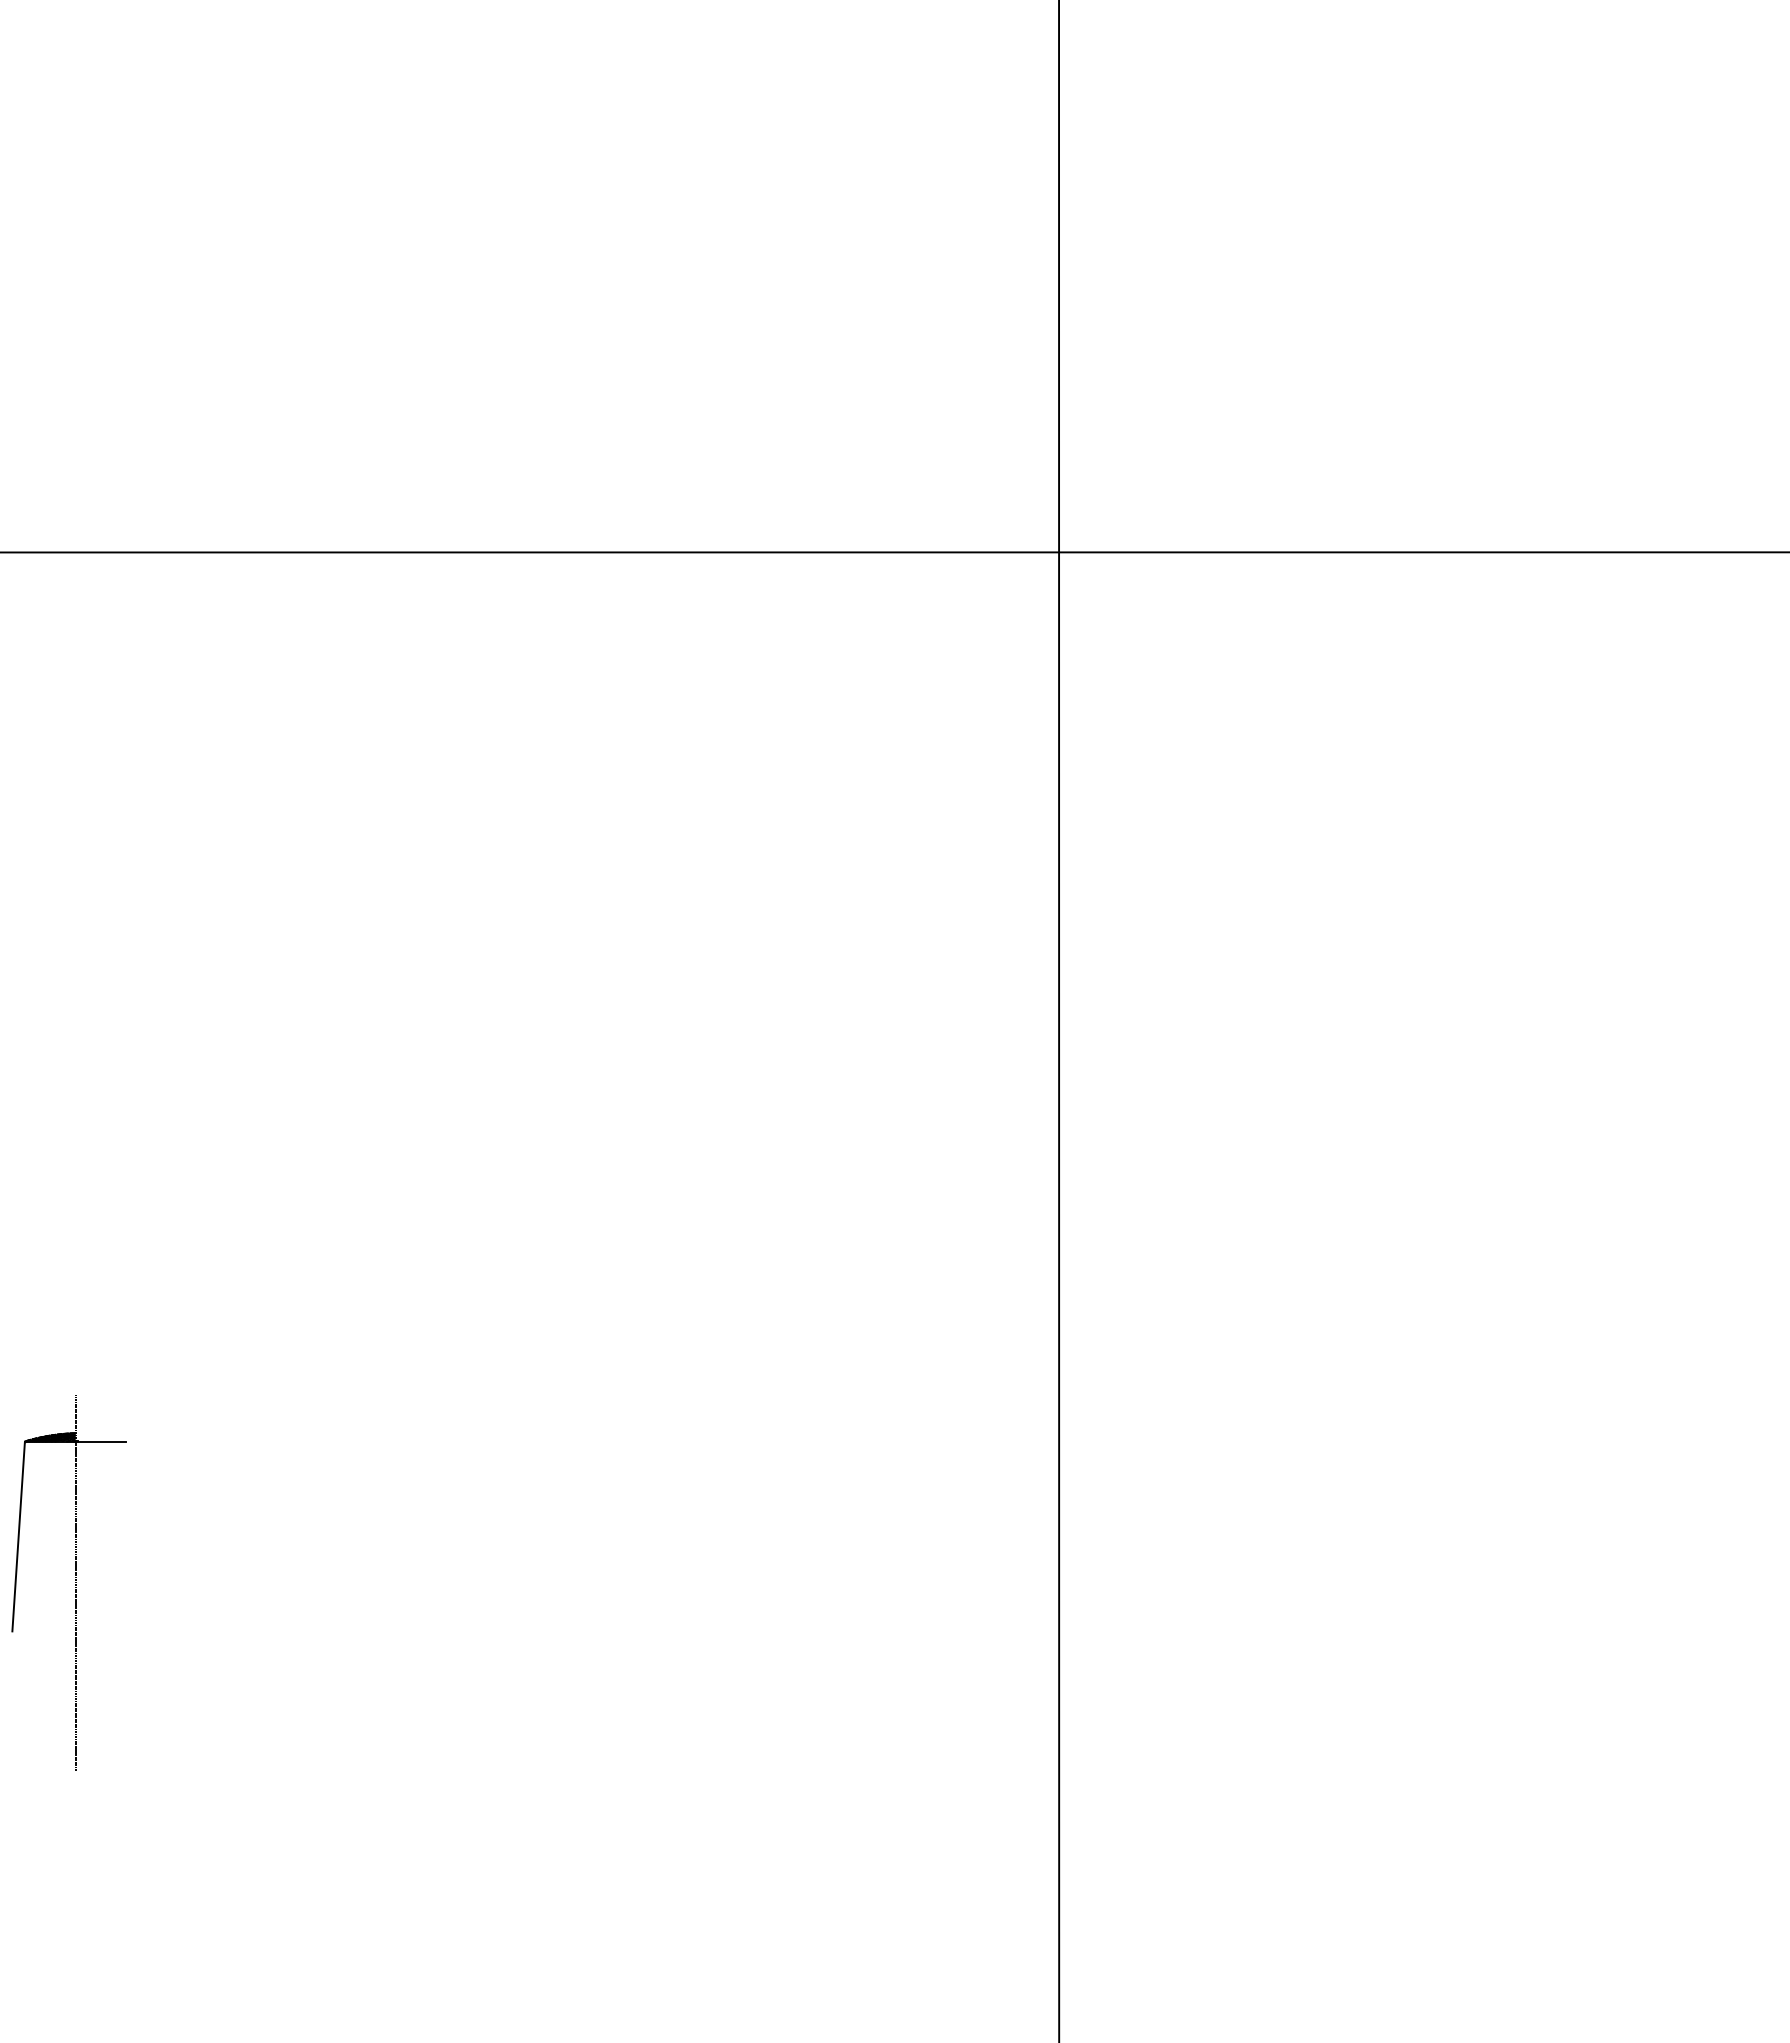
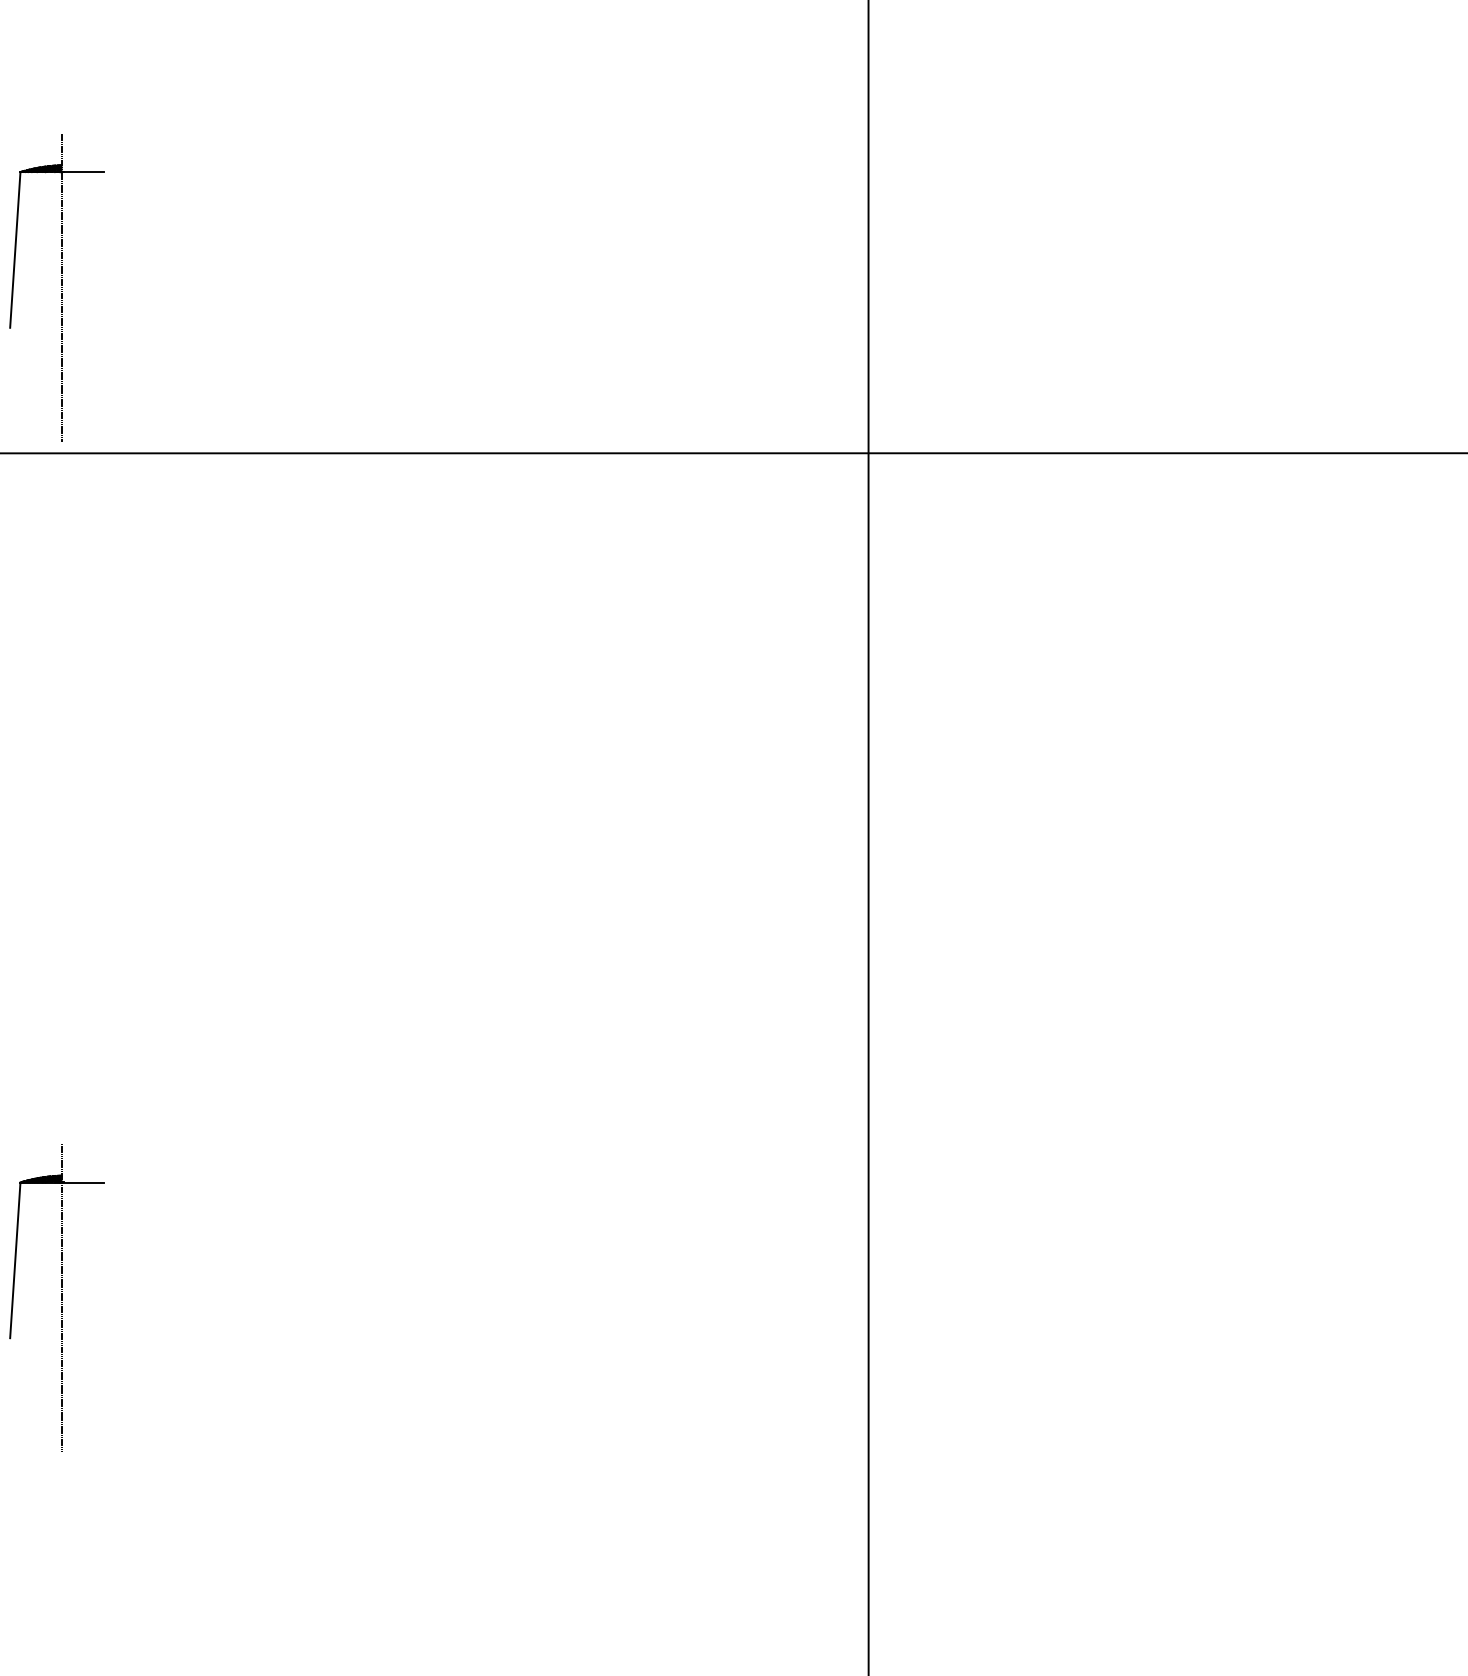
part: (75, 350) -> (61, 287), added

